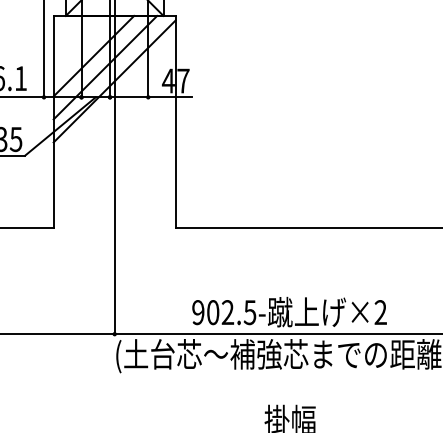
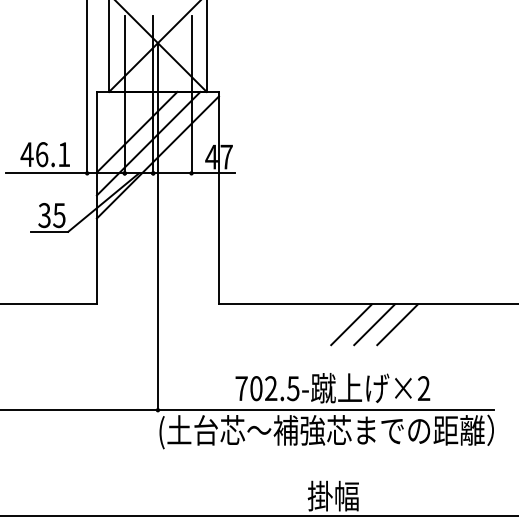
line: (308, 248) -> (351, 324), added
line: (331, 248) -> (374, 324), added
line: (354, 248) -> (397, 324), added
text: (198, 312) -> (241, 388), 902.5- -> 702.5-

